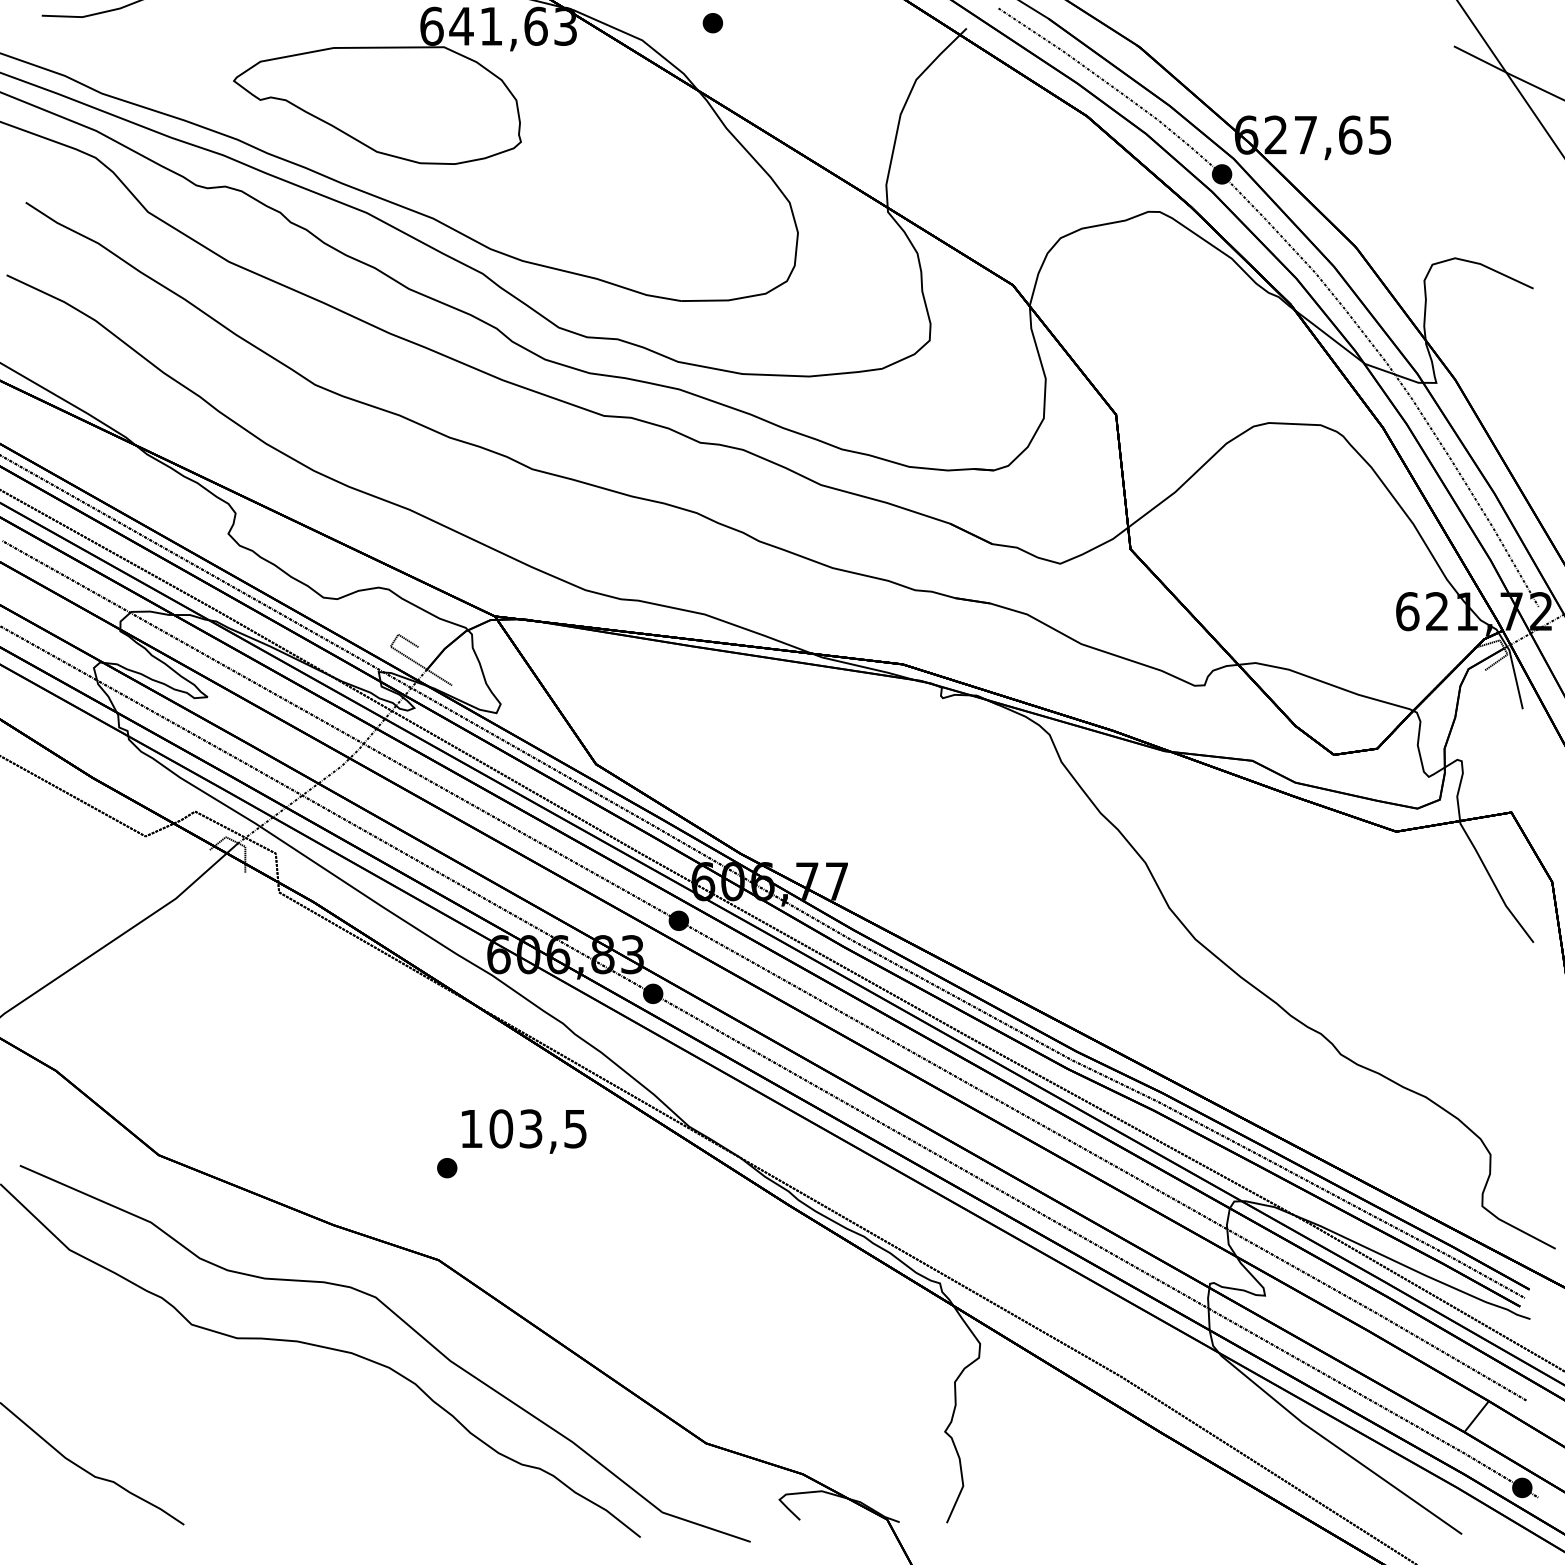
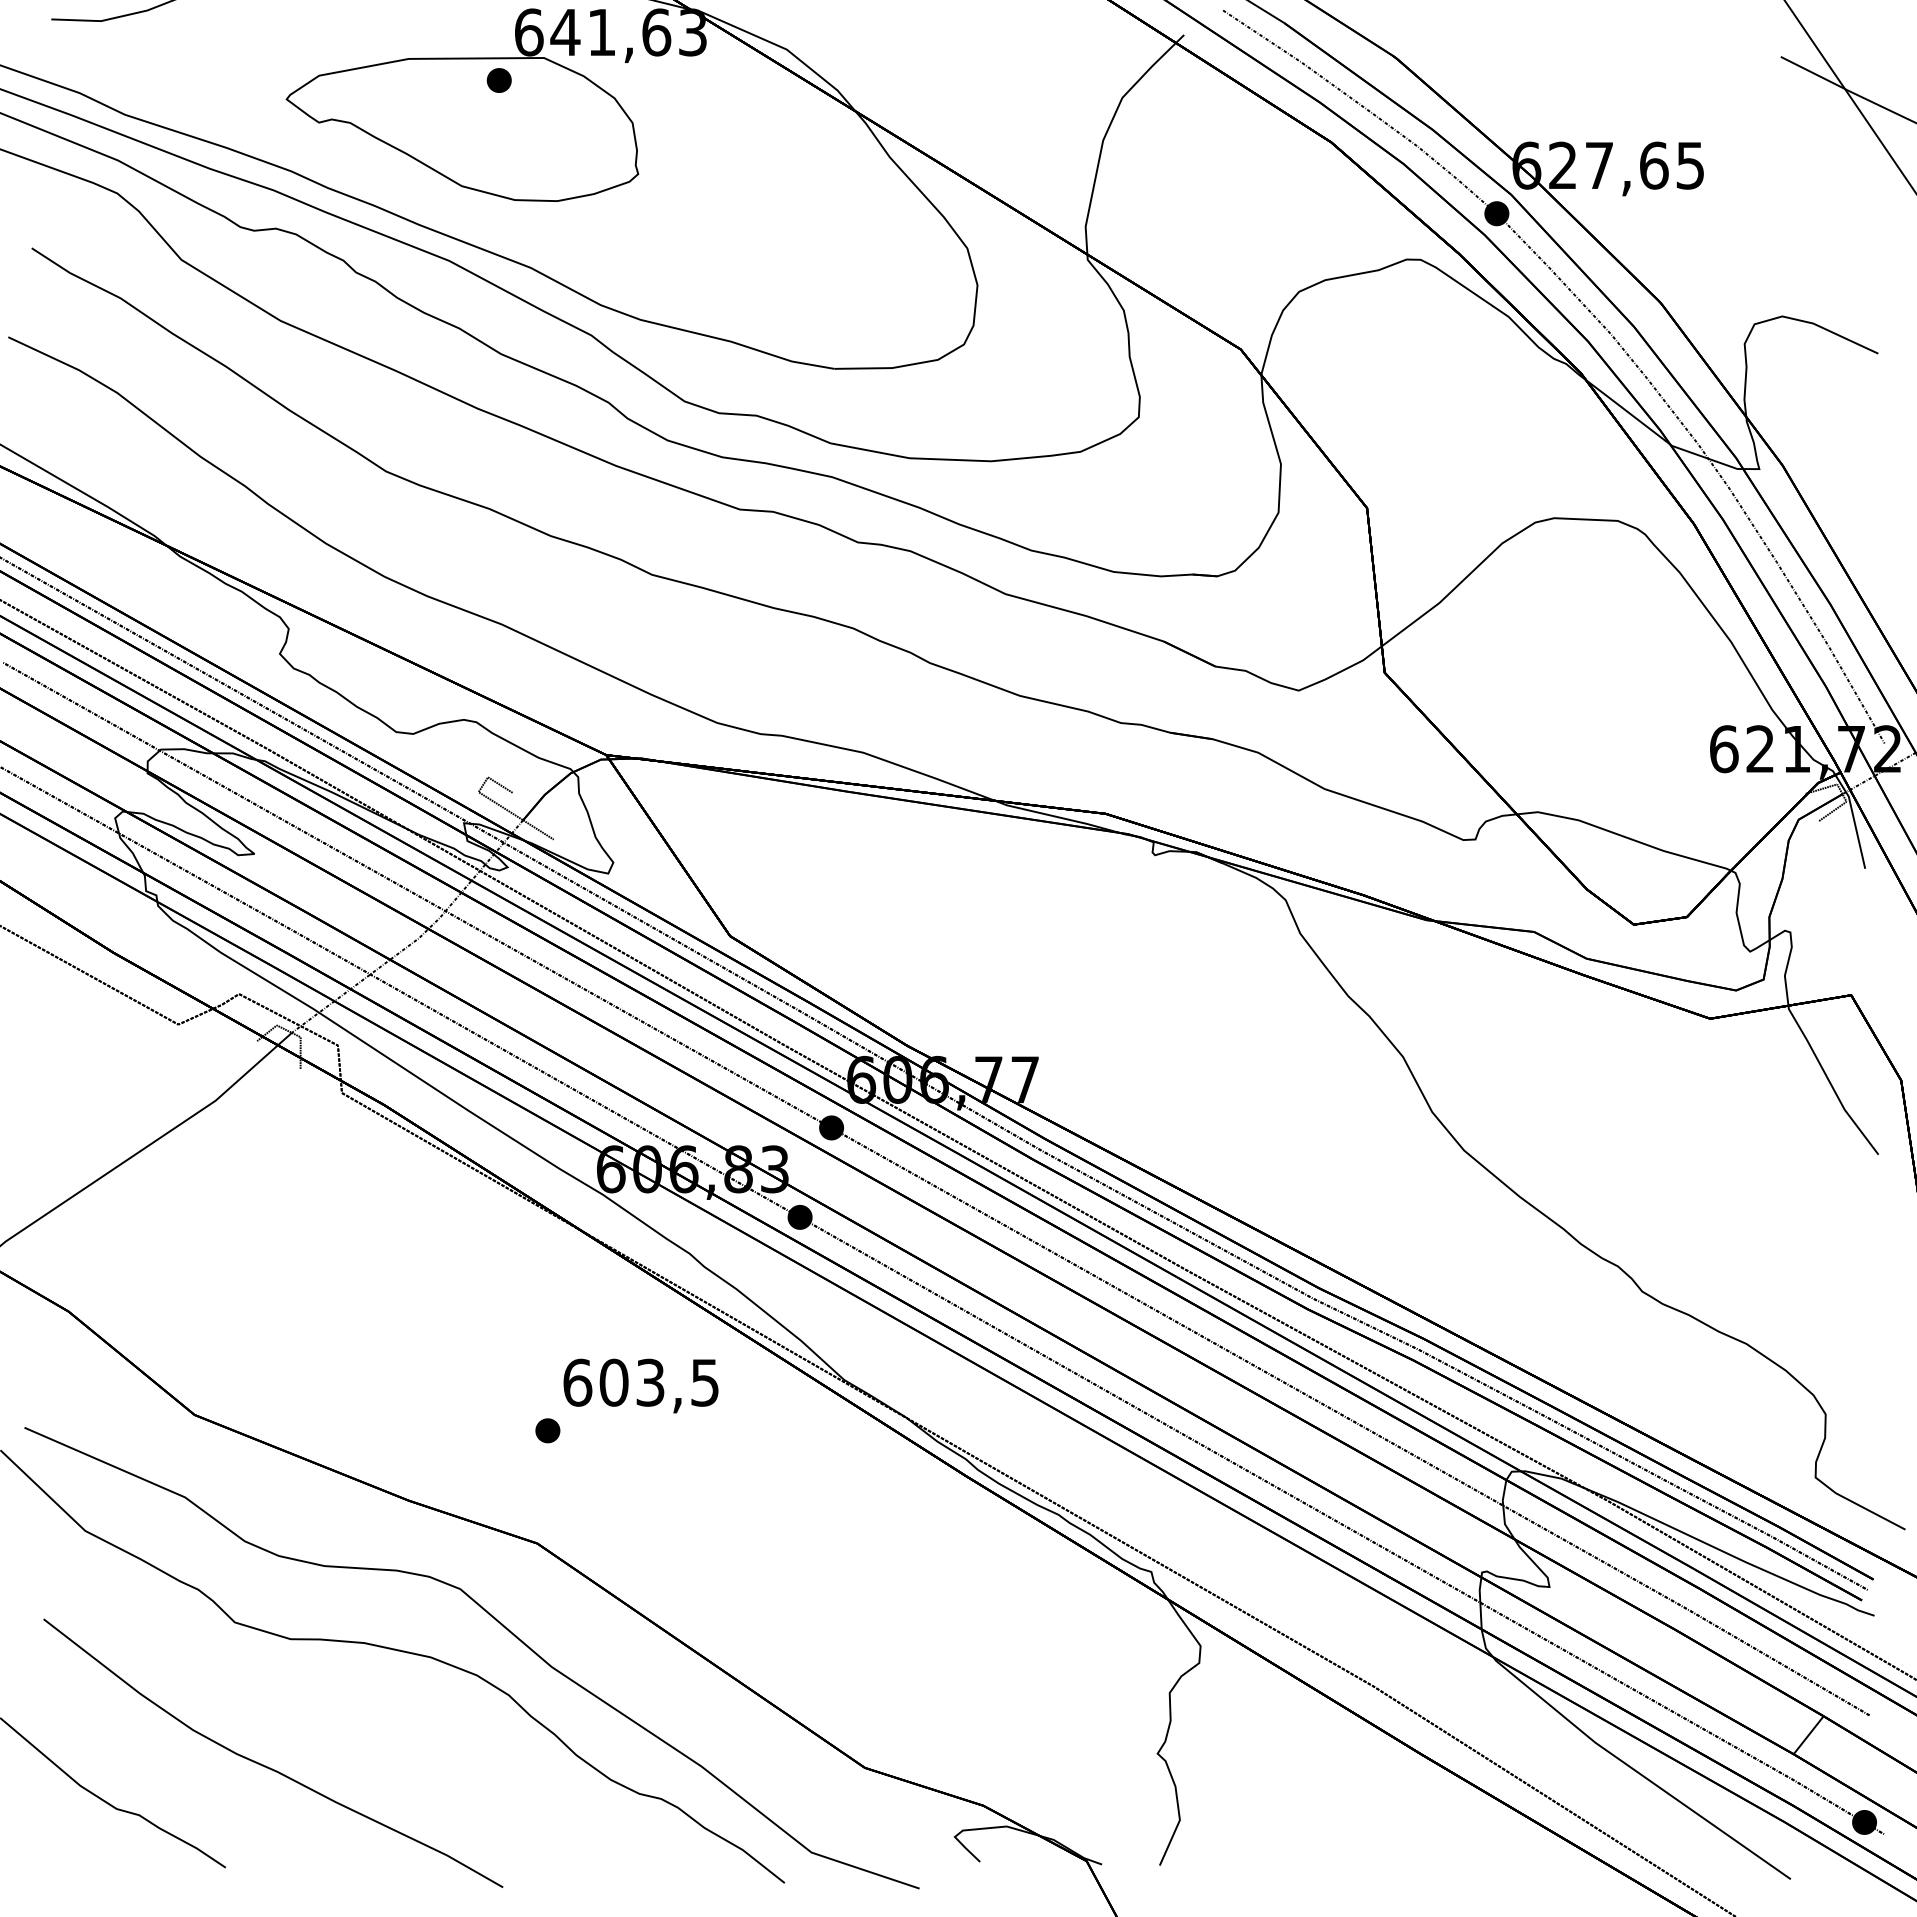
part: (712, 23) -> (498, 80), moved
text: (471, 1128) -> (577, 1382), 103,5 -> 603,5
curve: (218, 1442) -> (267, 1766), added

